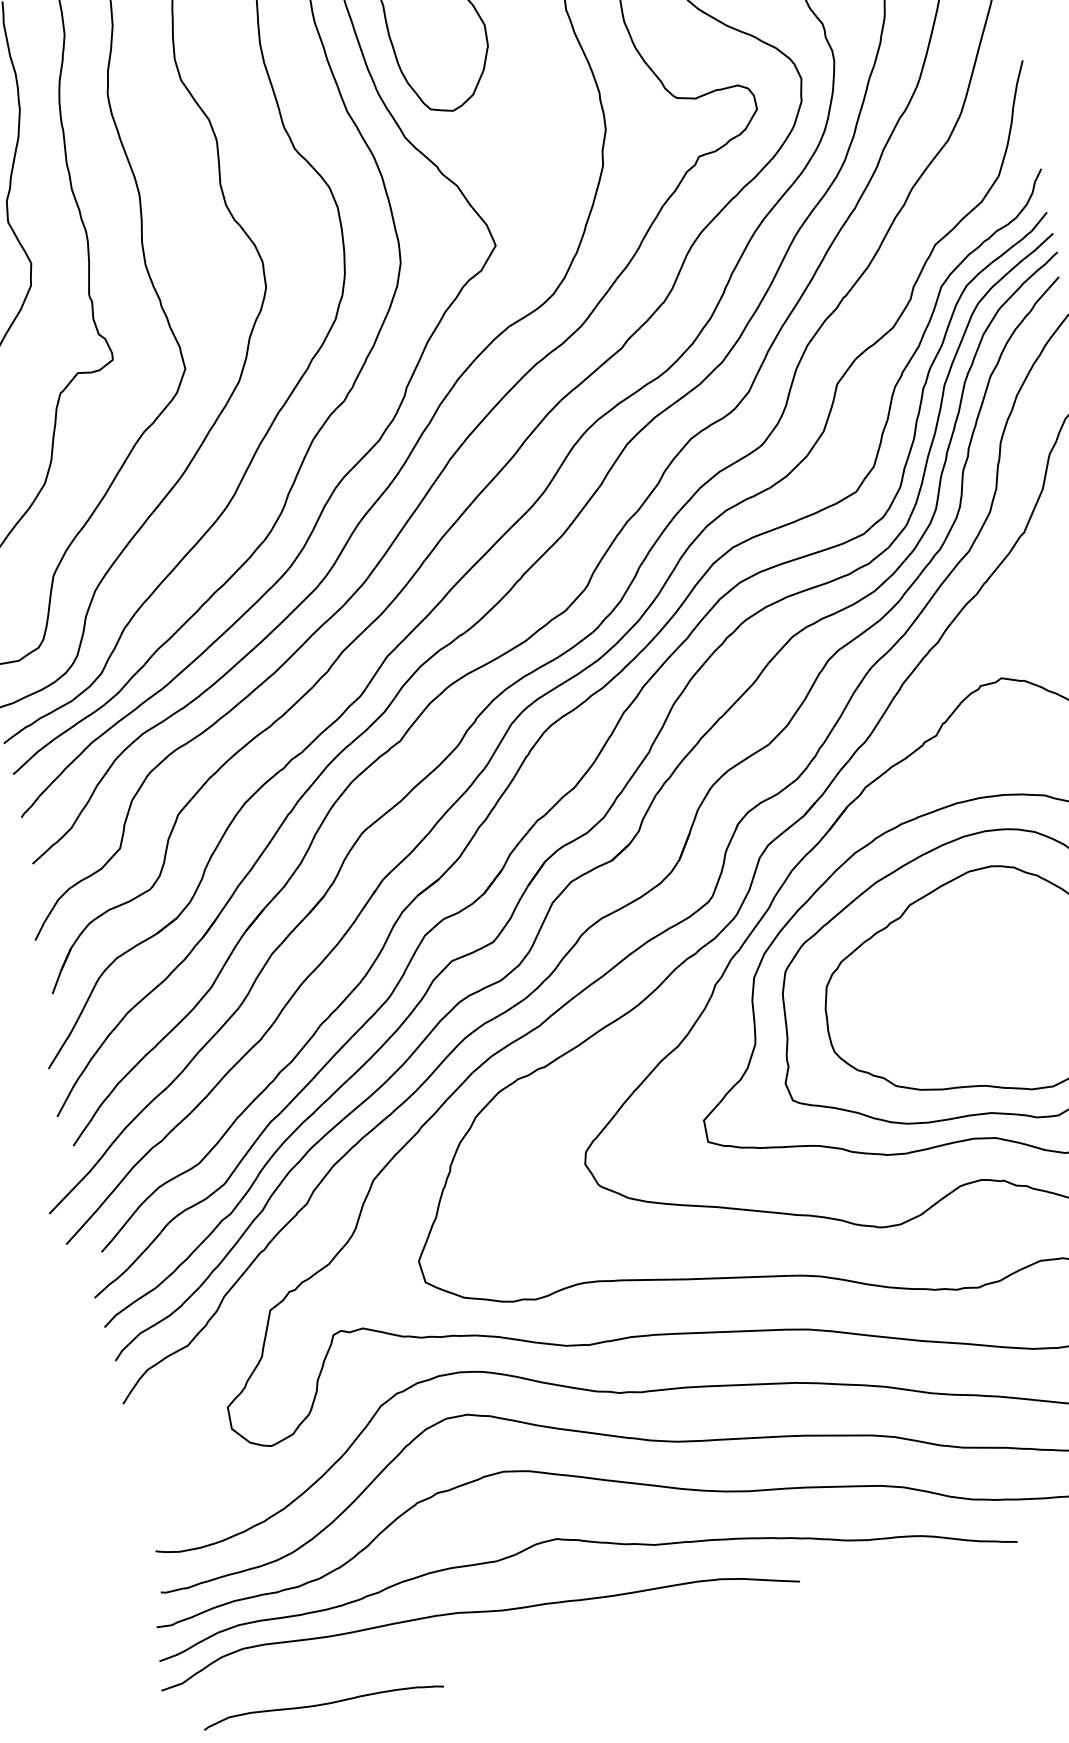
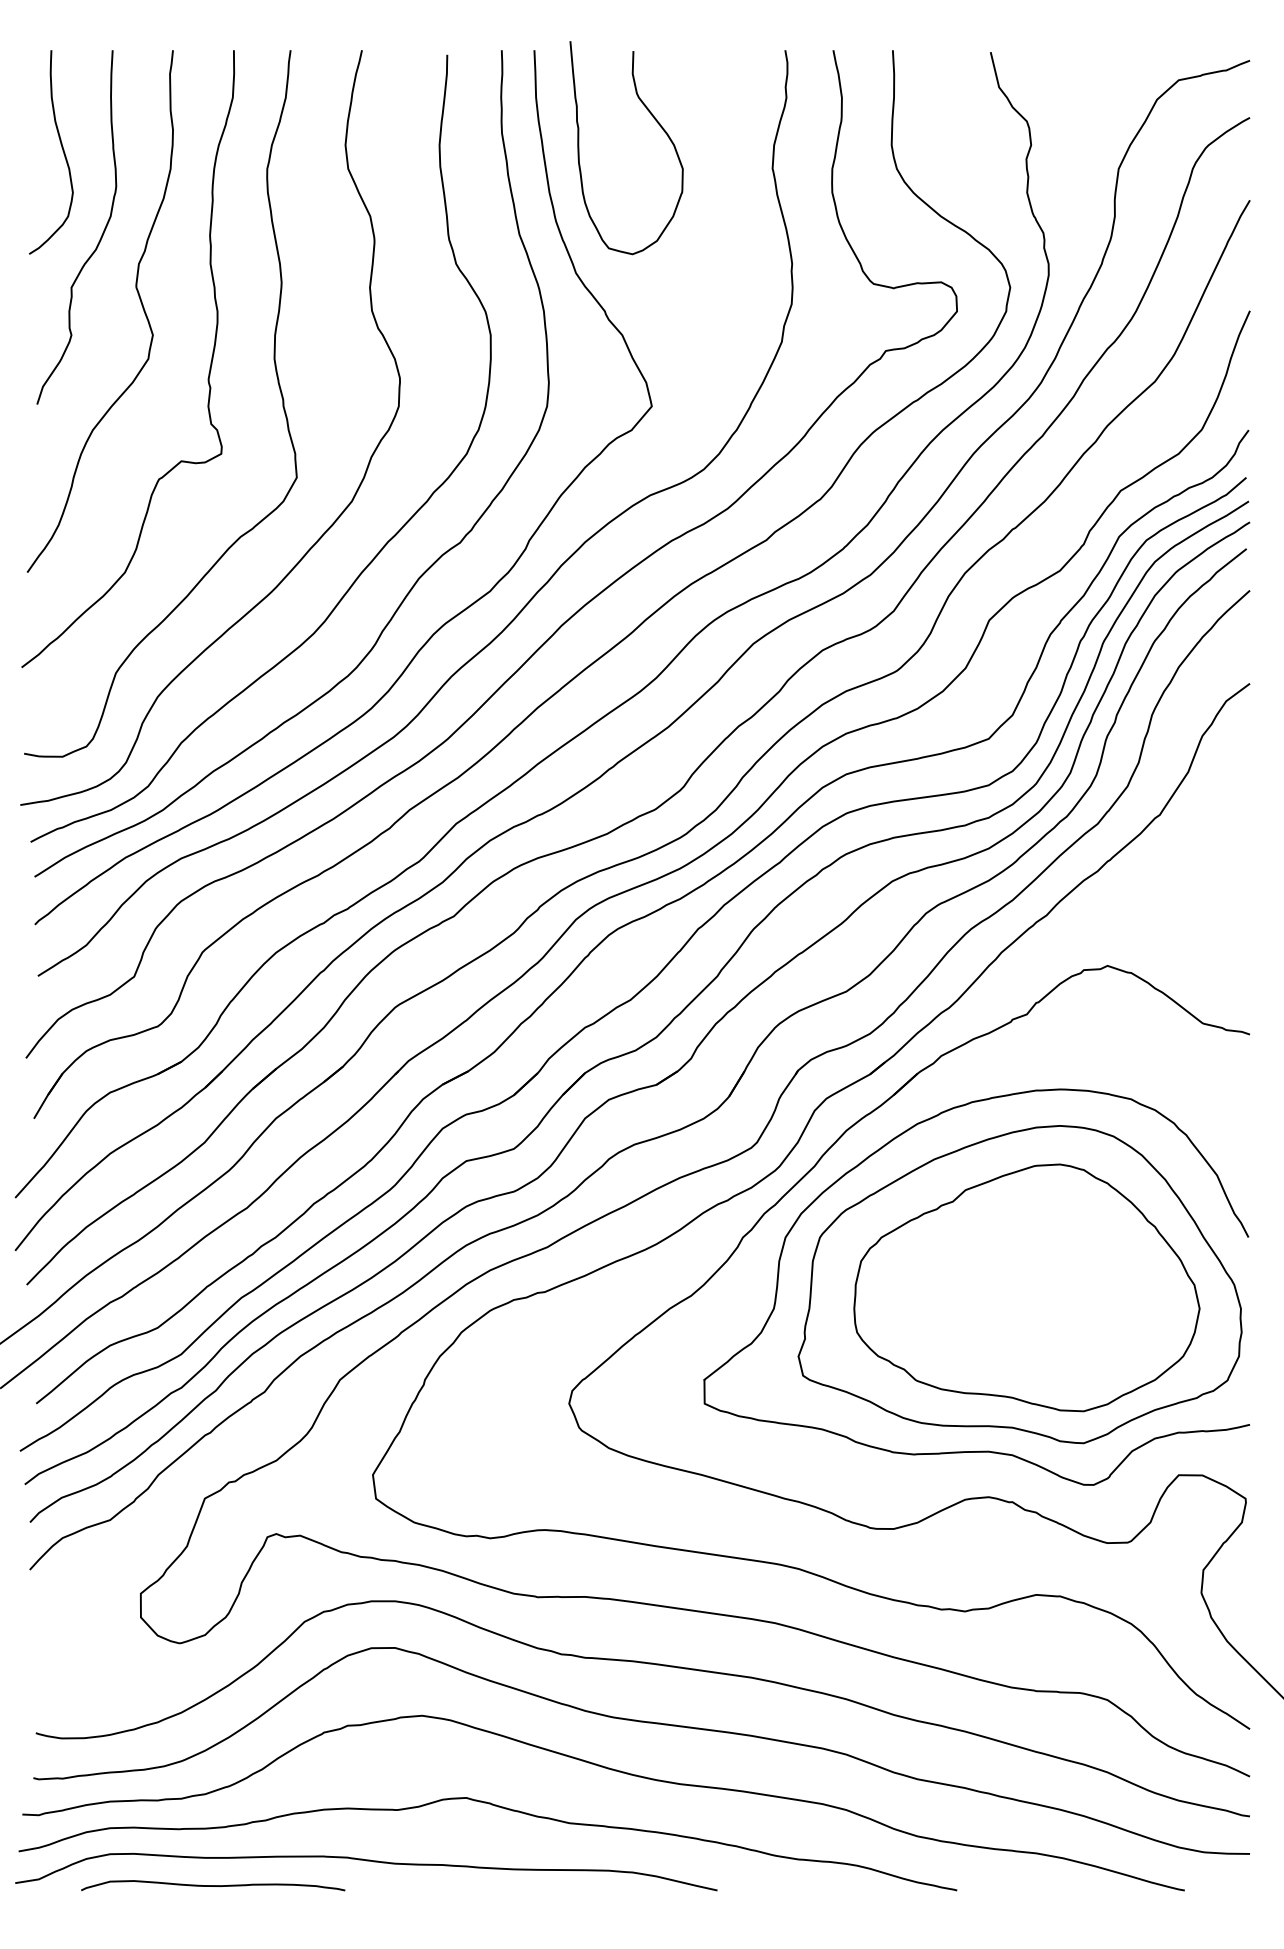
curve: (323, 1703) -> (213, 1885), moved

